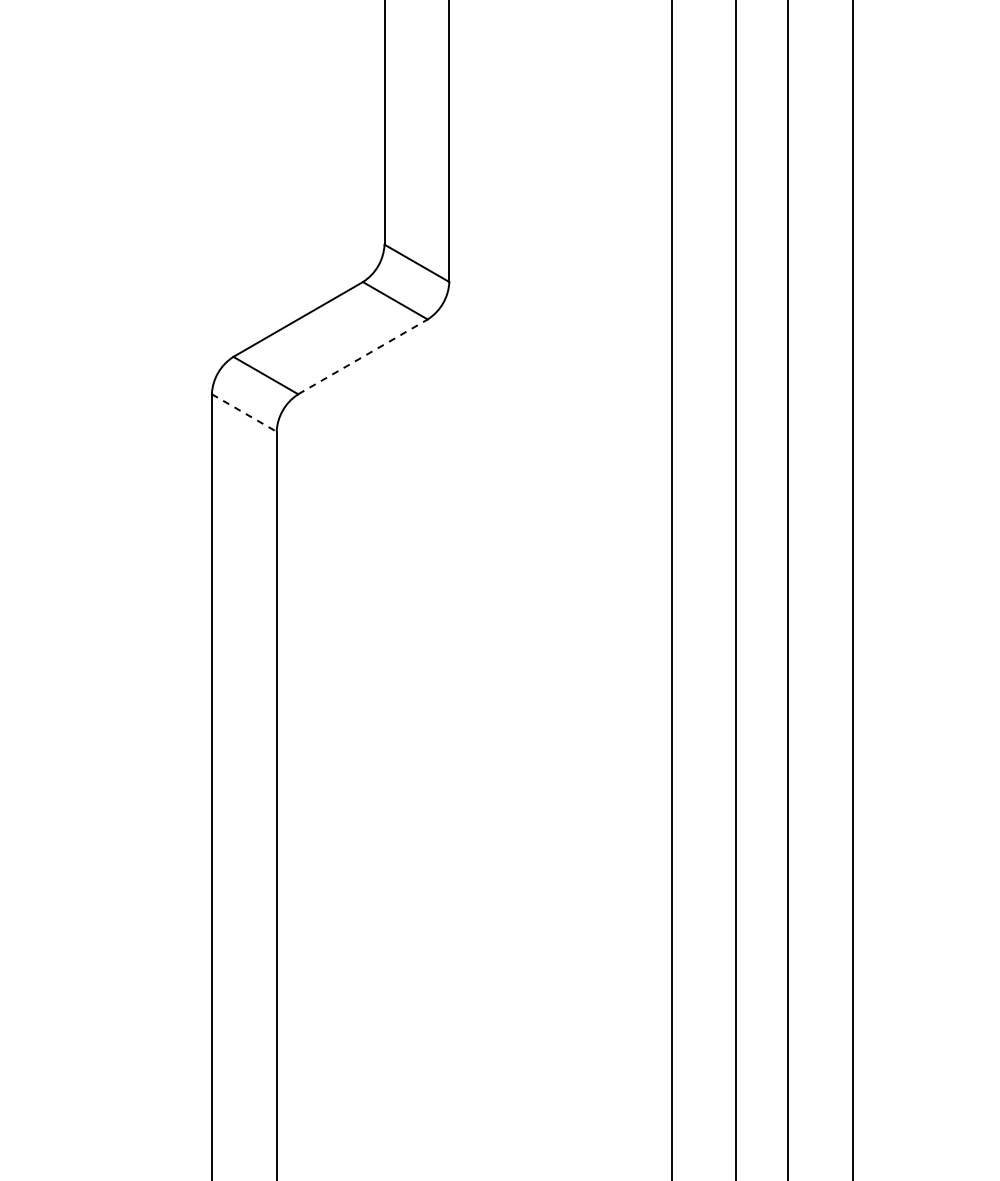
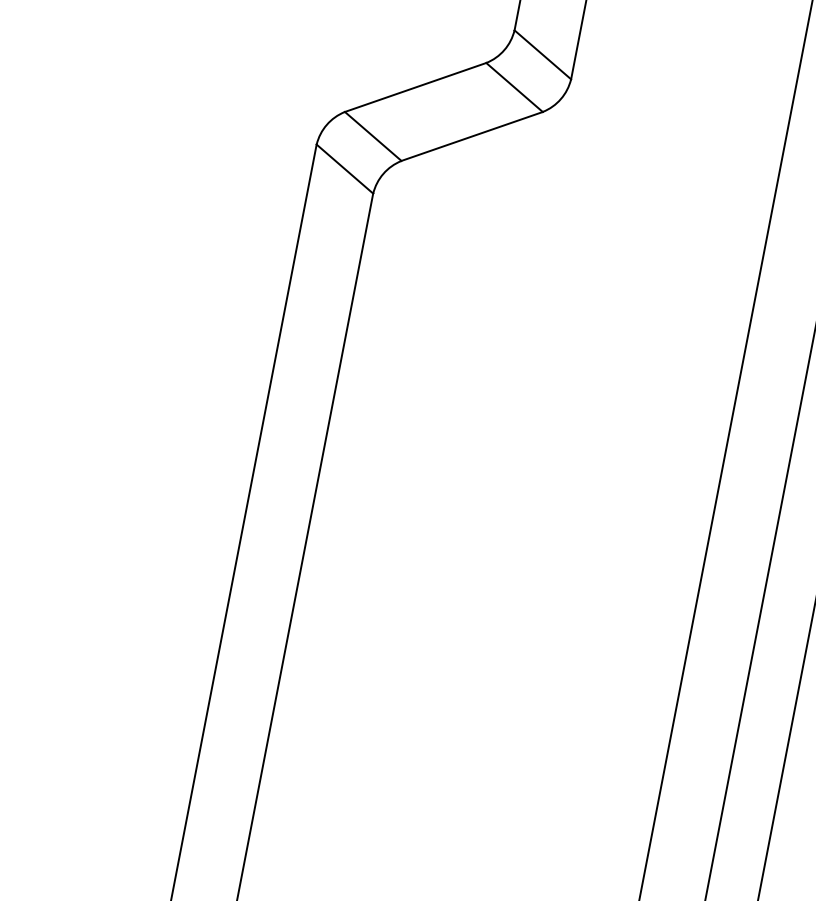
line: (363, 356) -> (472, 136), dashed -> solid
line: (244, 413) -> (345, 169), dashed -> solid

